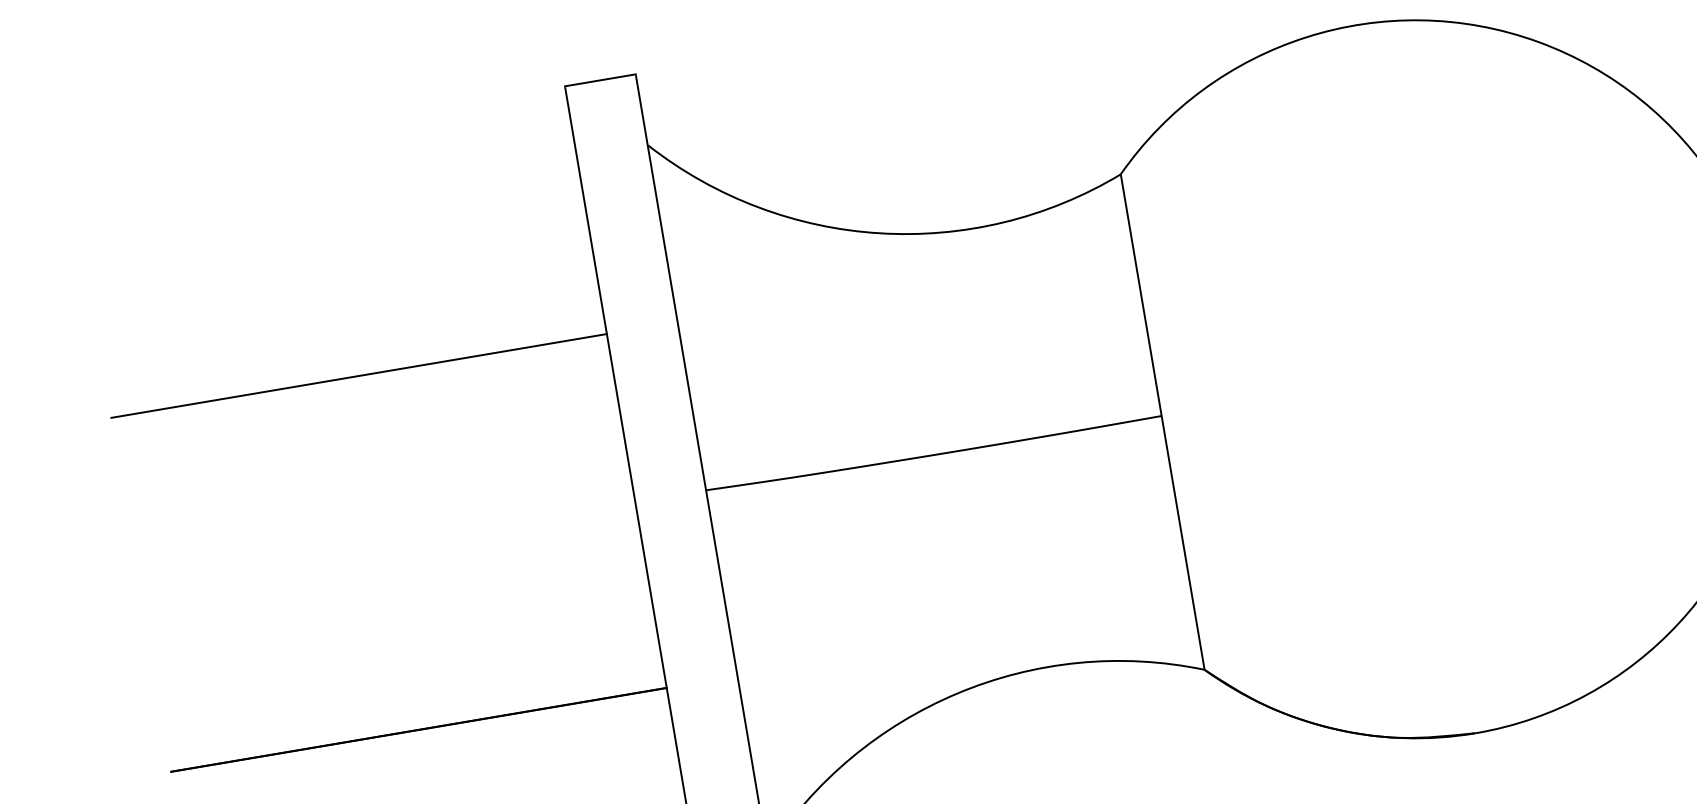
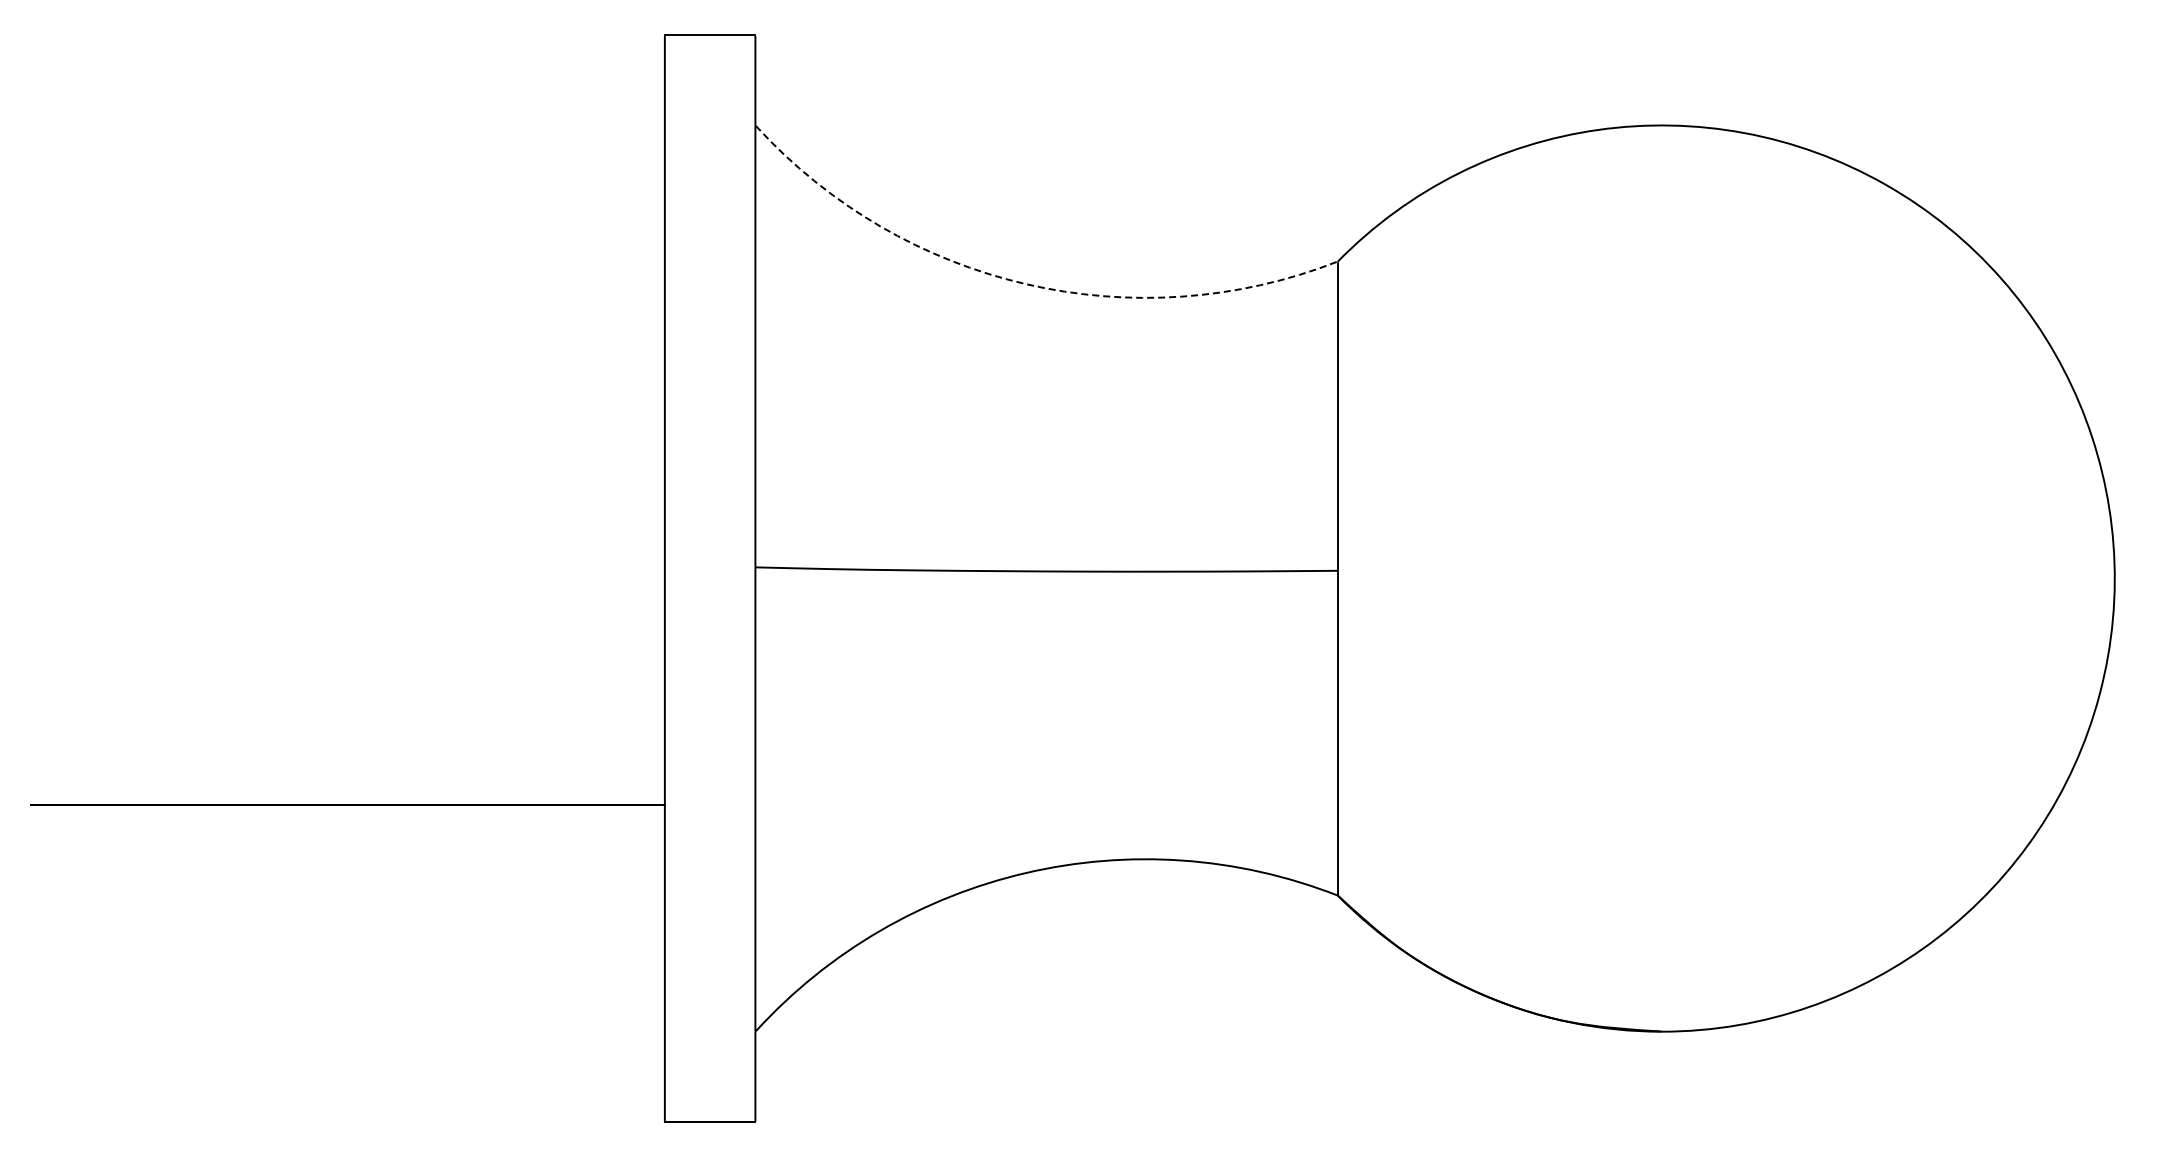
arc: (879, 233) -> (1025, 284), solid -> dashed
line: (359, 376) -> (347, 352), removed

